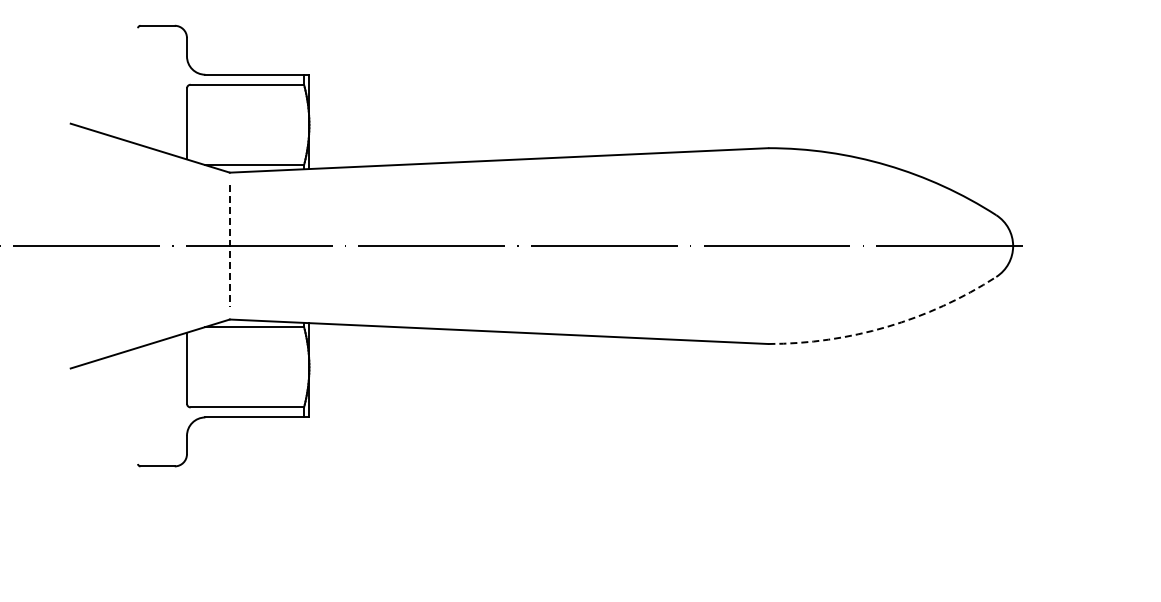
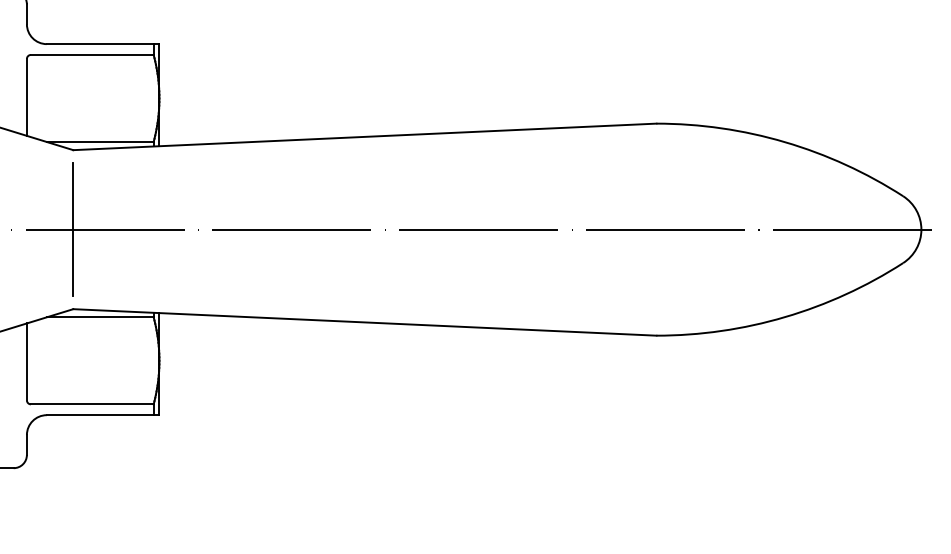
line: (229, 246) -> (72, 230), dashed -> solid
arc: (887, 326) -> (785, 316), dashed -> solid

